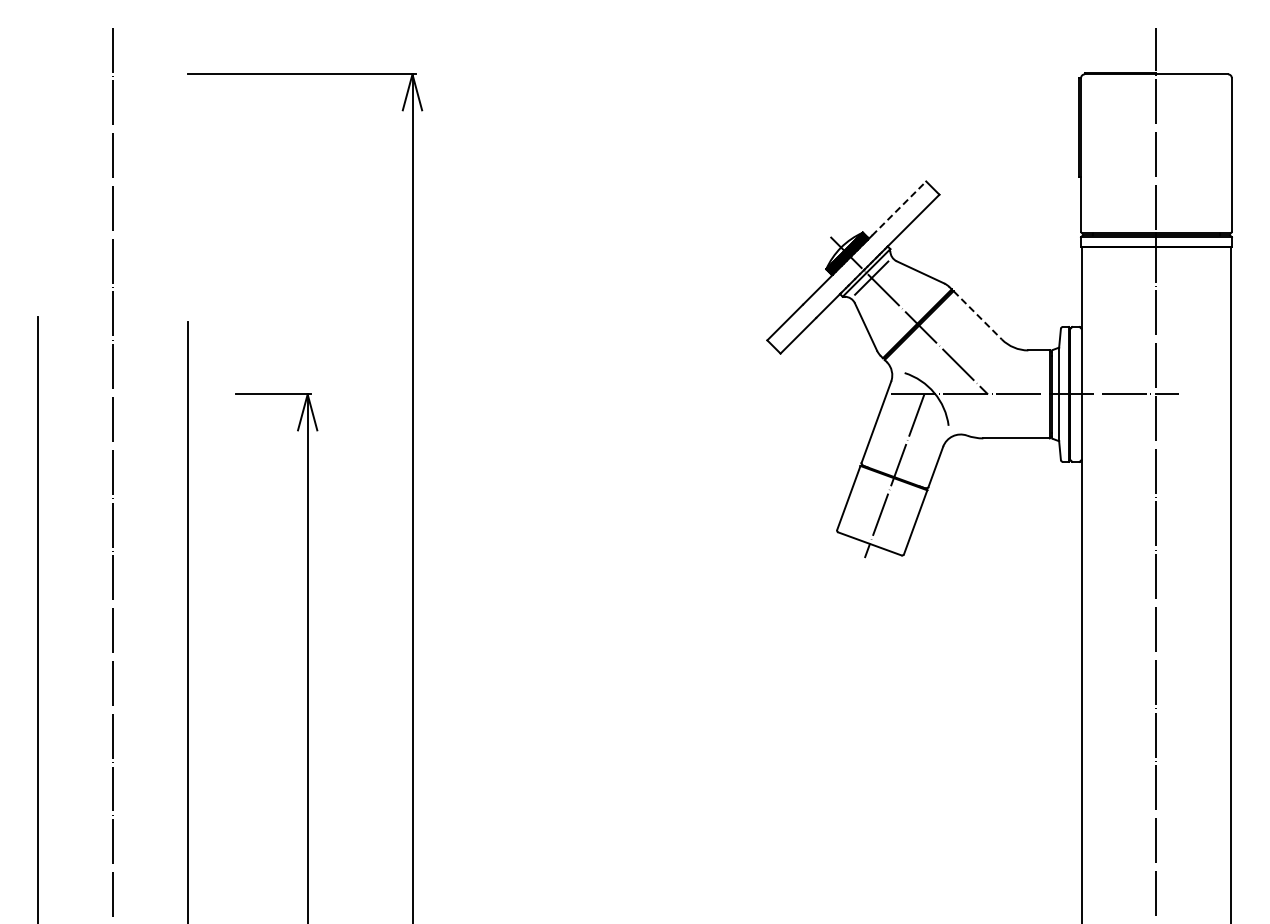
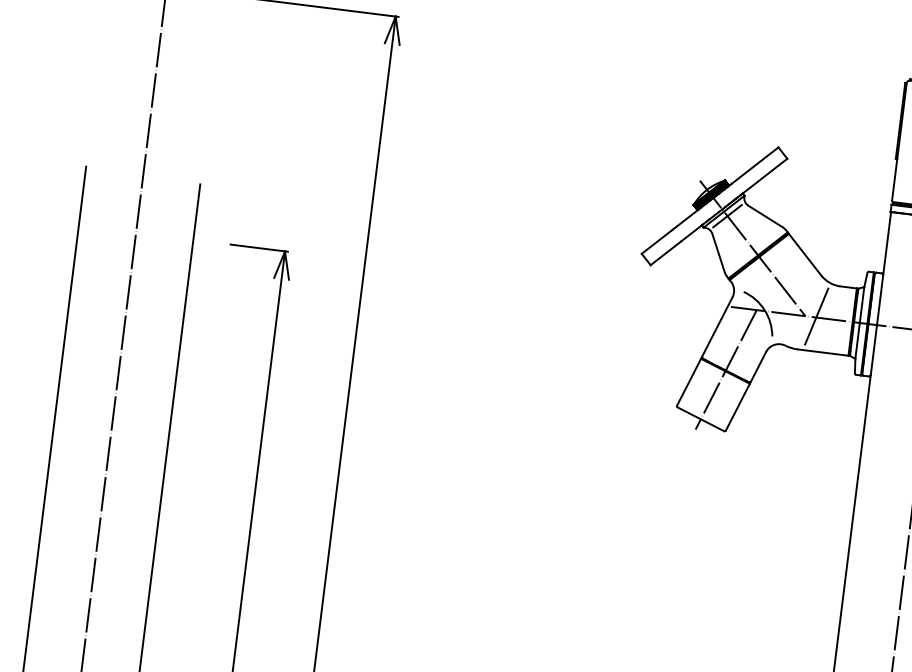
line: (899, 208) -> (755, 165), dashed -> solid
line: (978, 315) -> (805, 254), dashed -> solid
line: (1002, 392) -> (816, 316), added

